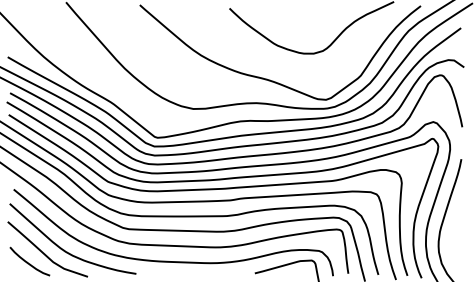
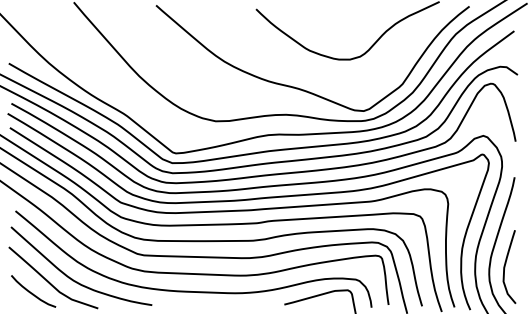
curve: (453, 239) -> (505, 266), added

